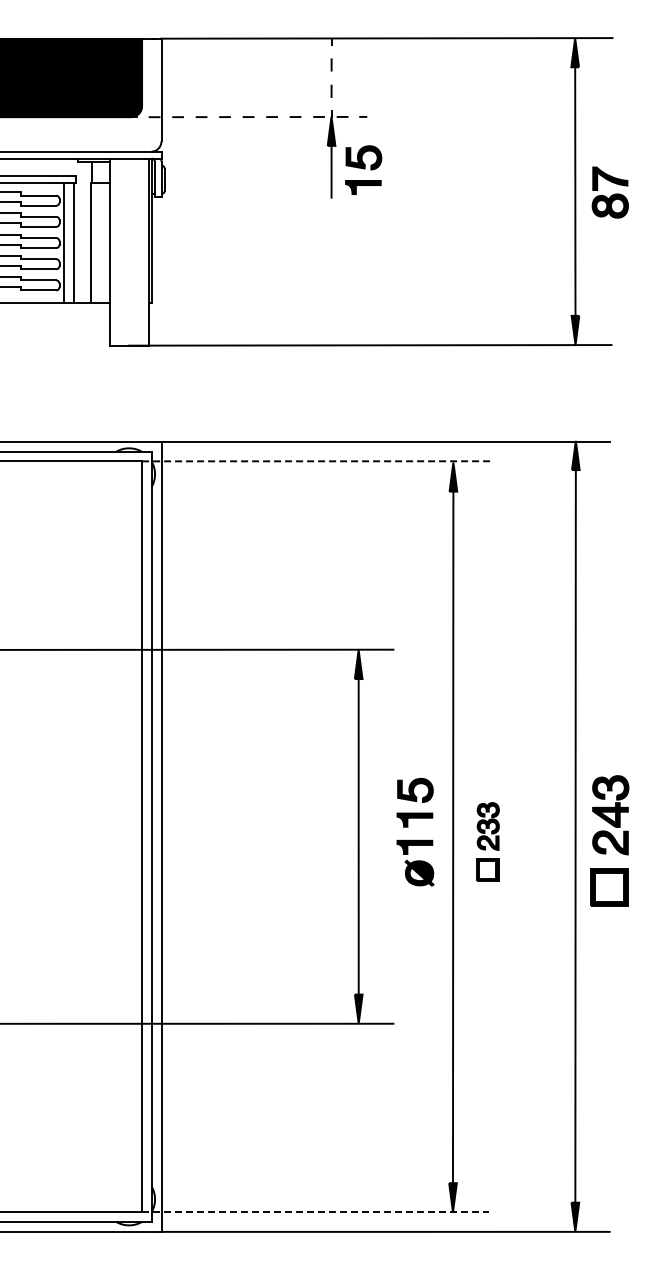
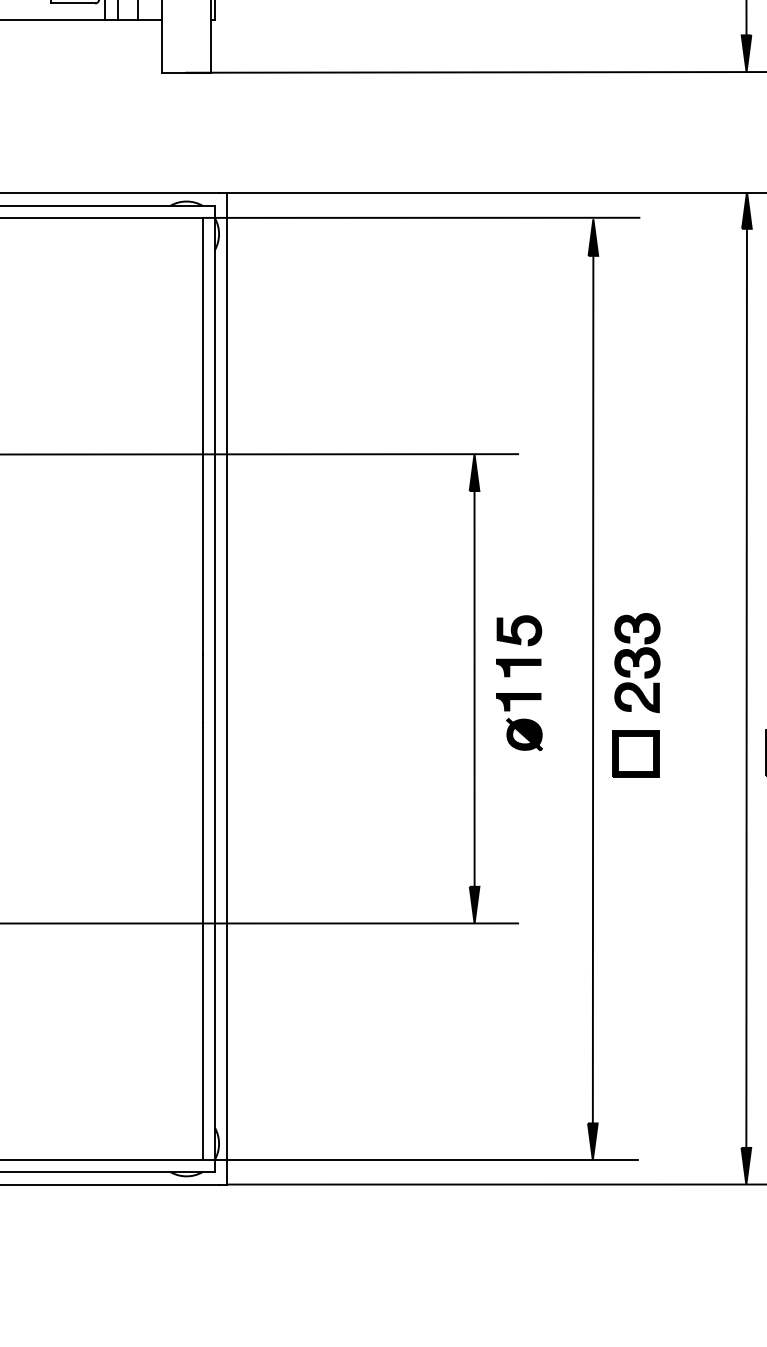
line: (316, 461) -> (421, 218), dashed -> solid
part: (415, 839) -> (519, 692), moved
part: (487, 841) -> (636, 694), size x1.67
line: (315, 1212) -> (420, 1160), dashed -> solid

